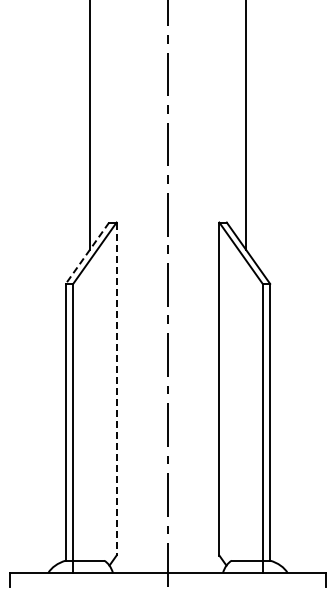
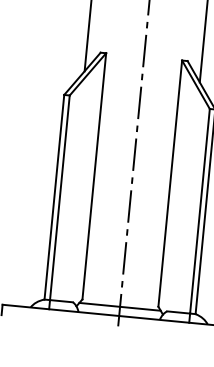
line: (87, 253) -> (82, 74), dashed -> solid
line: (116, 389) -> (94, 176), dashed -> solid
line: (167, 560) -> (119, 306), added

